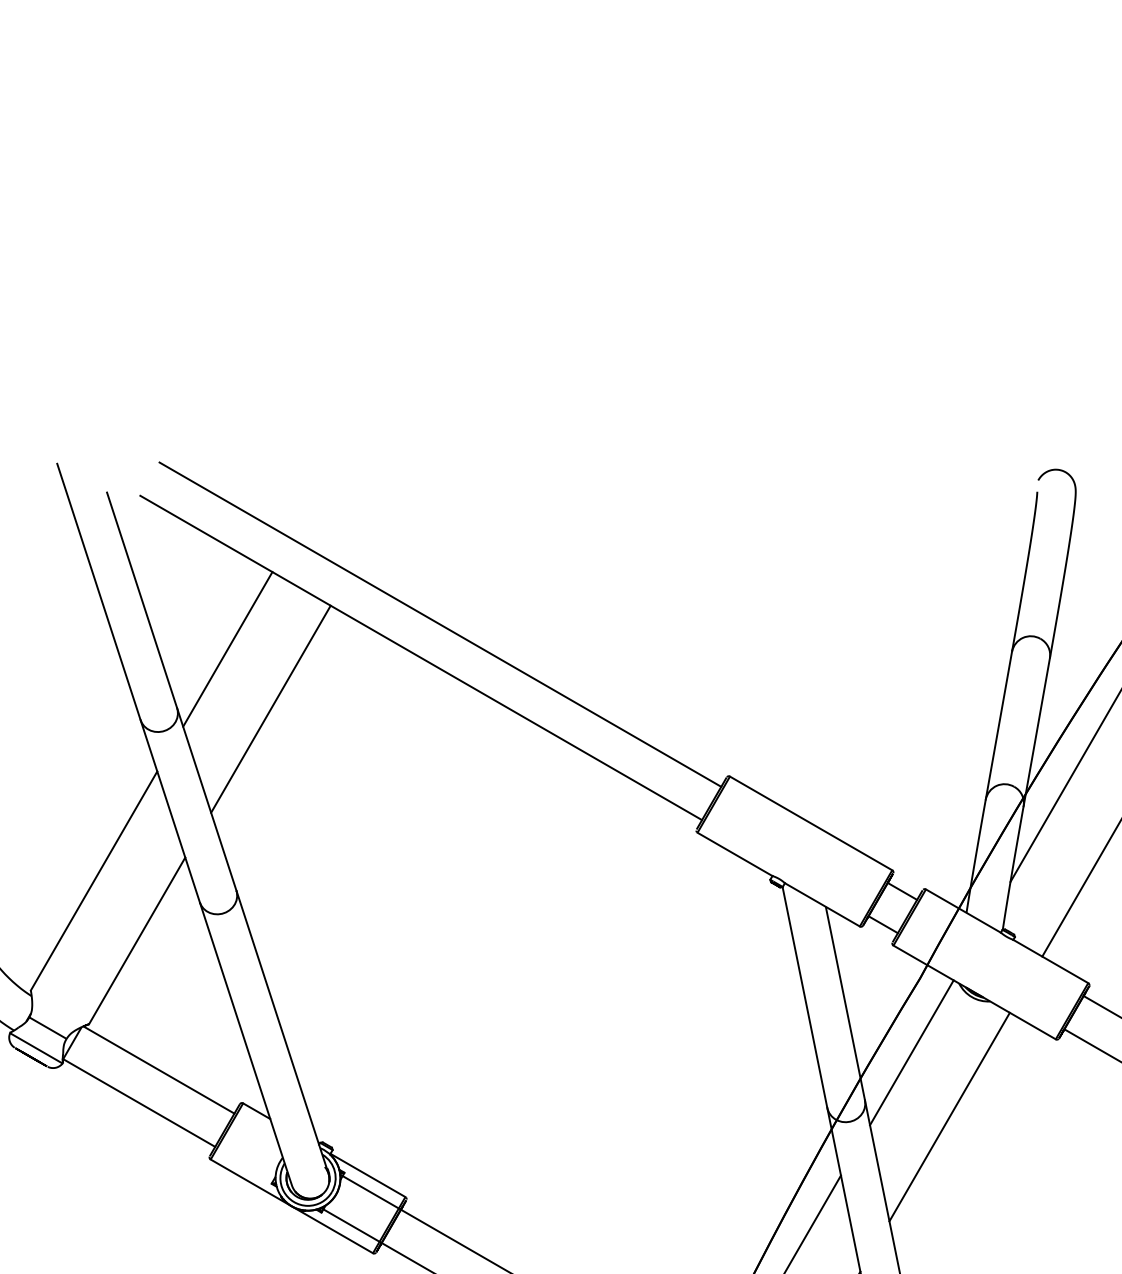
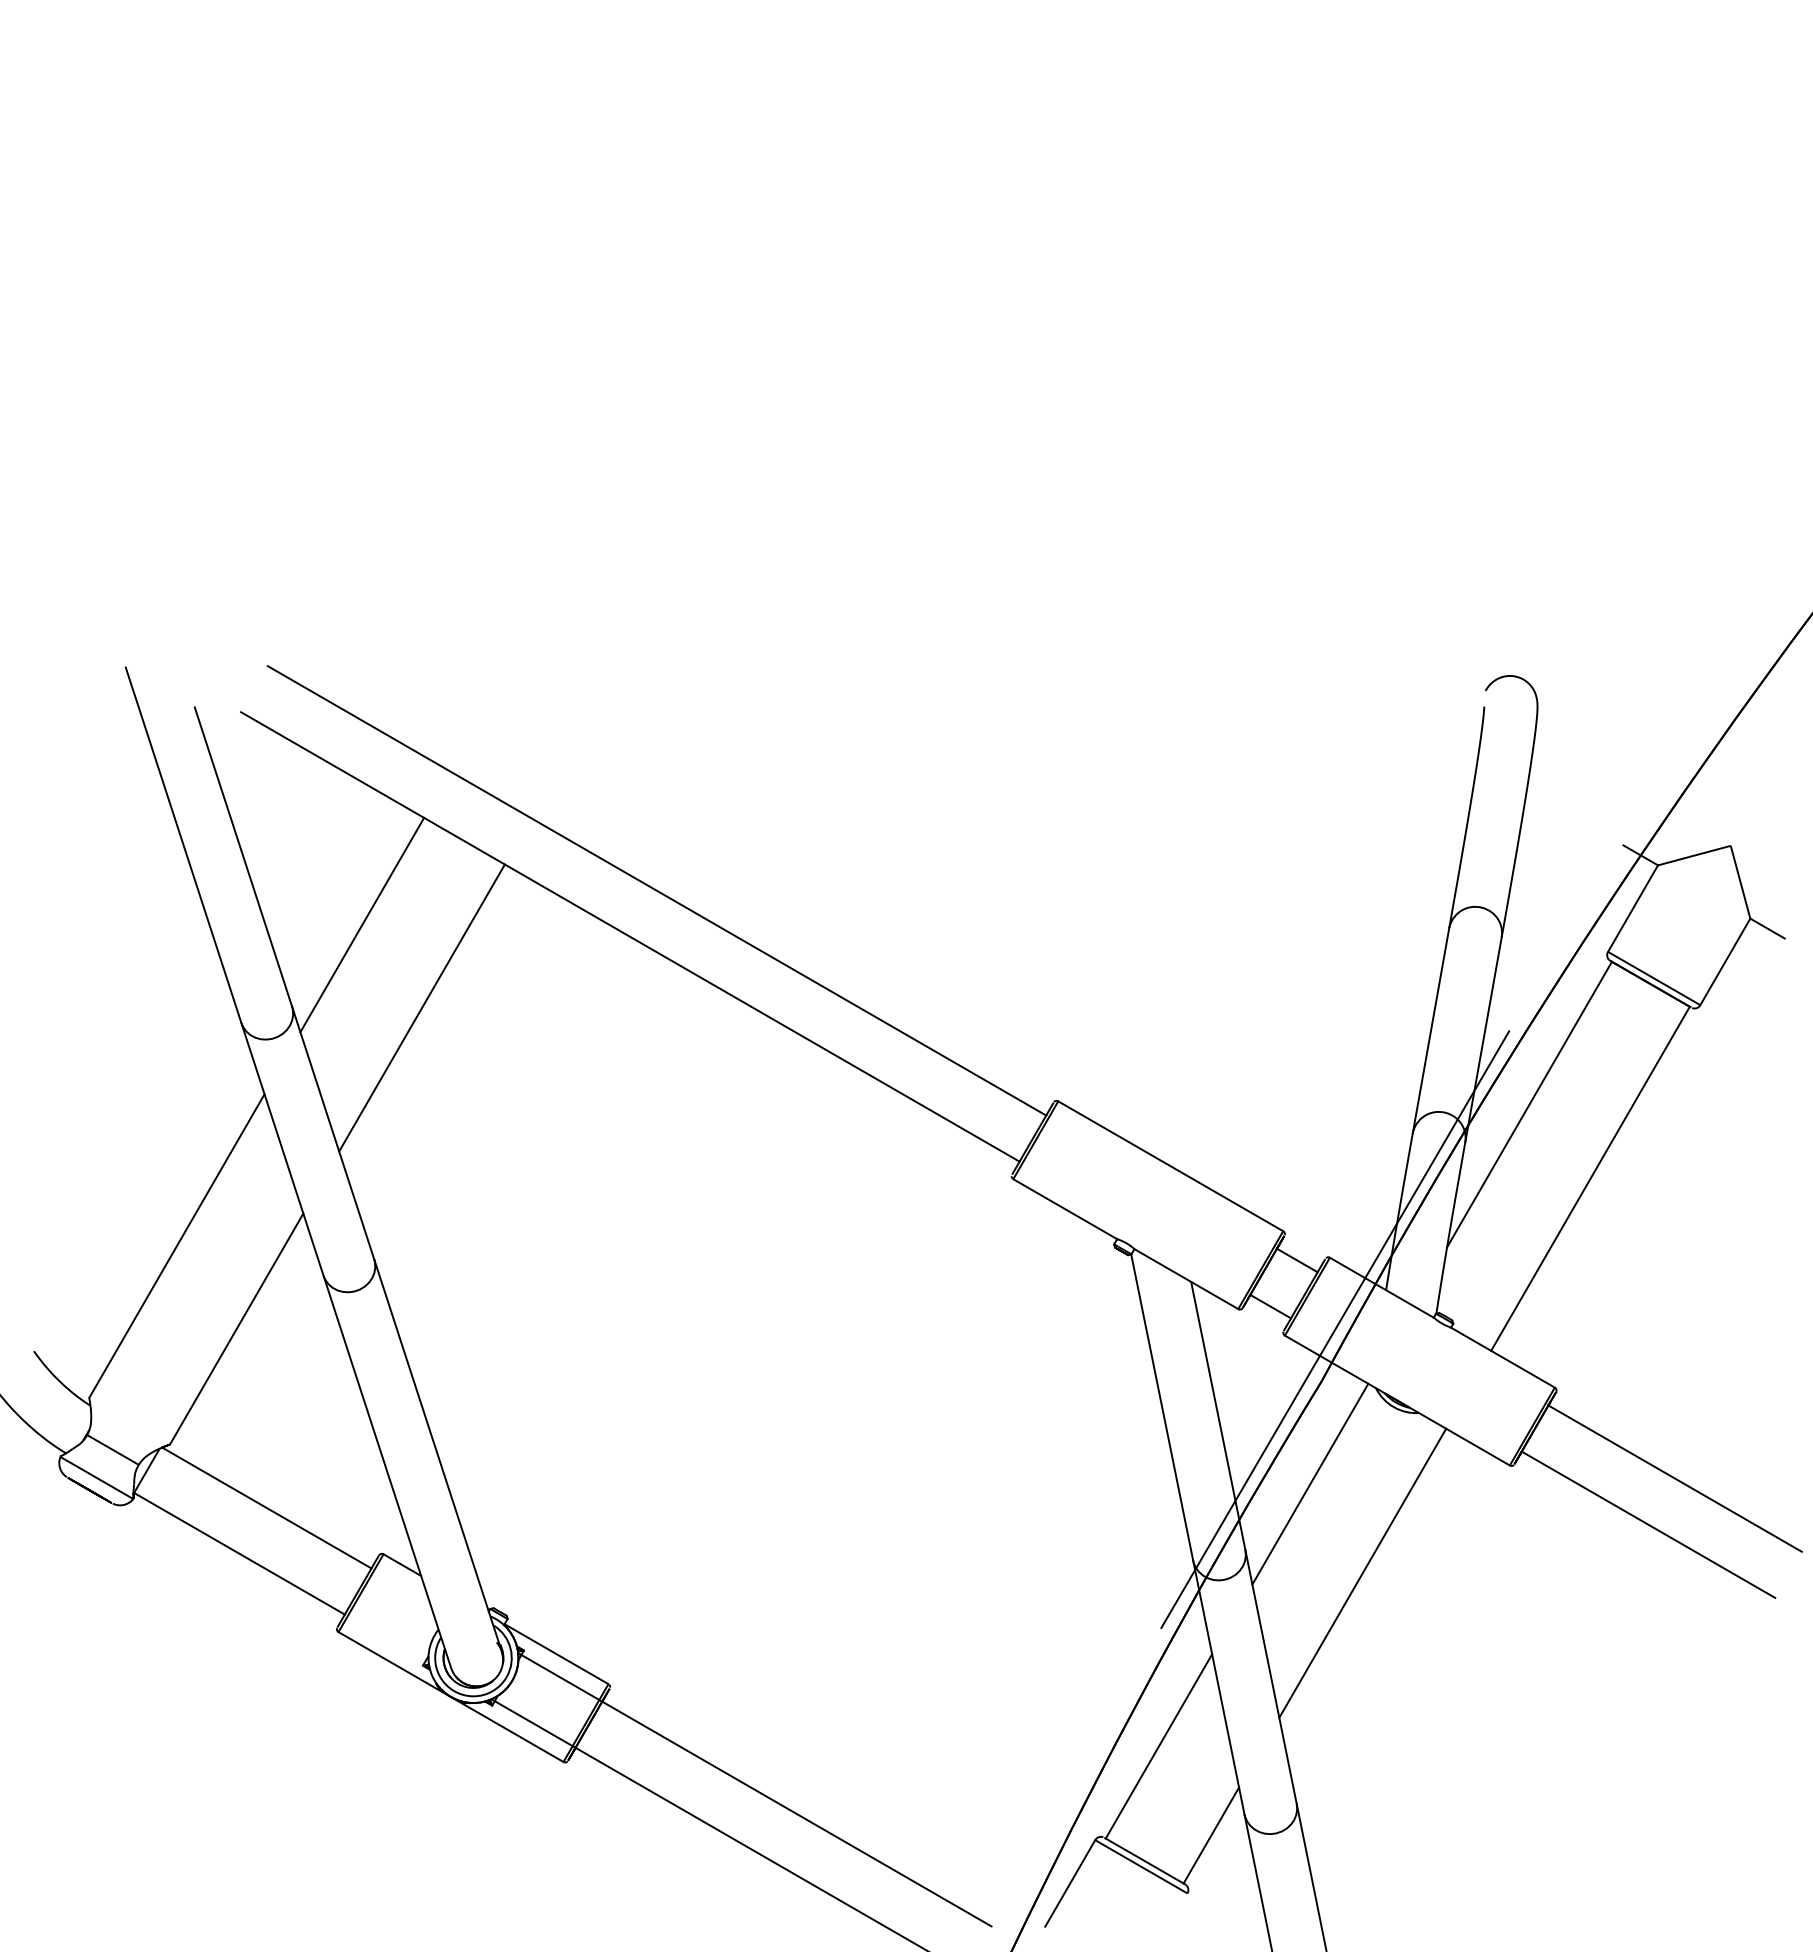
line: (929, 941) -> (1335, 1329), added

